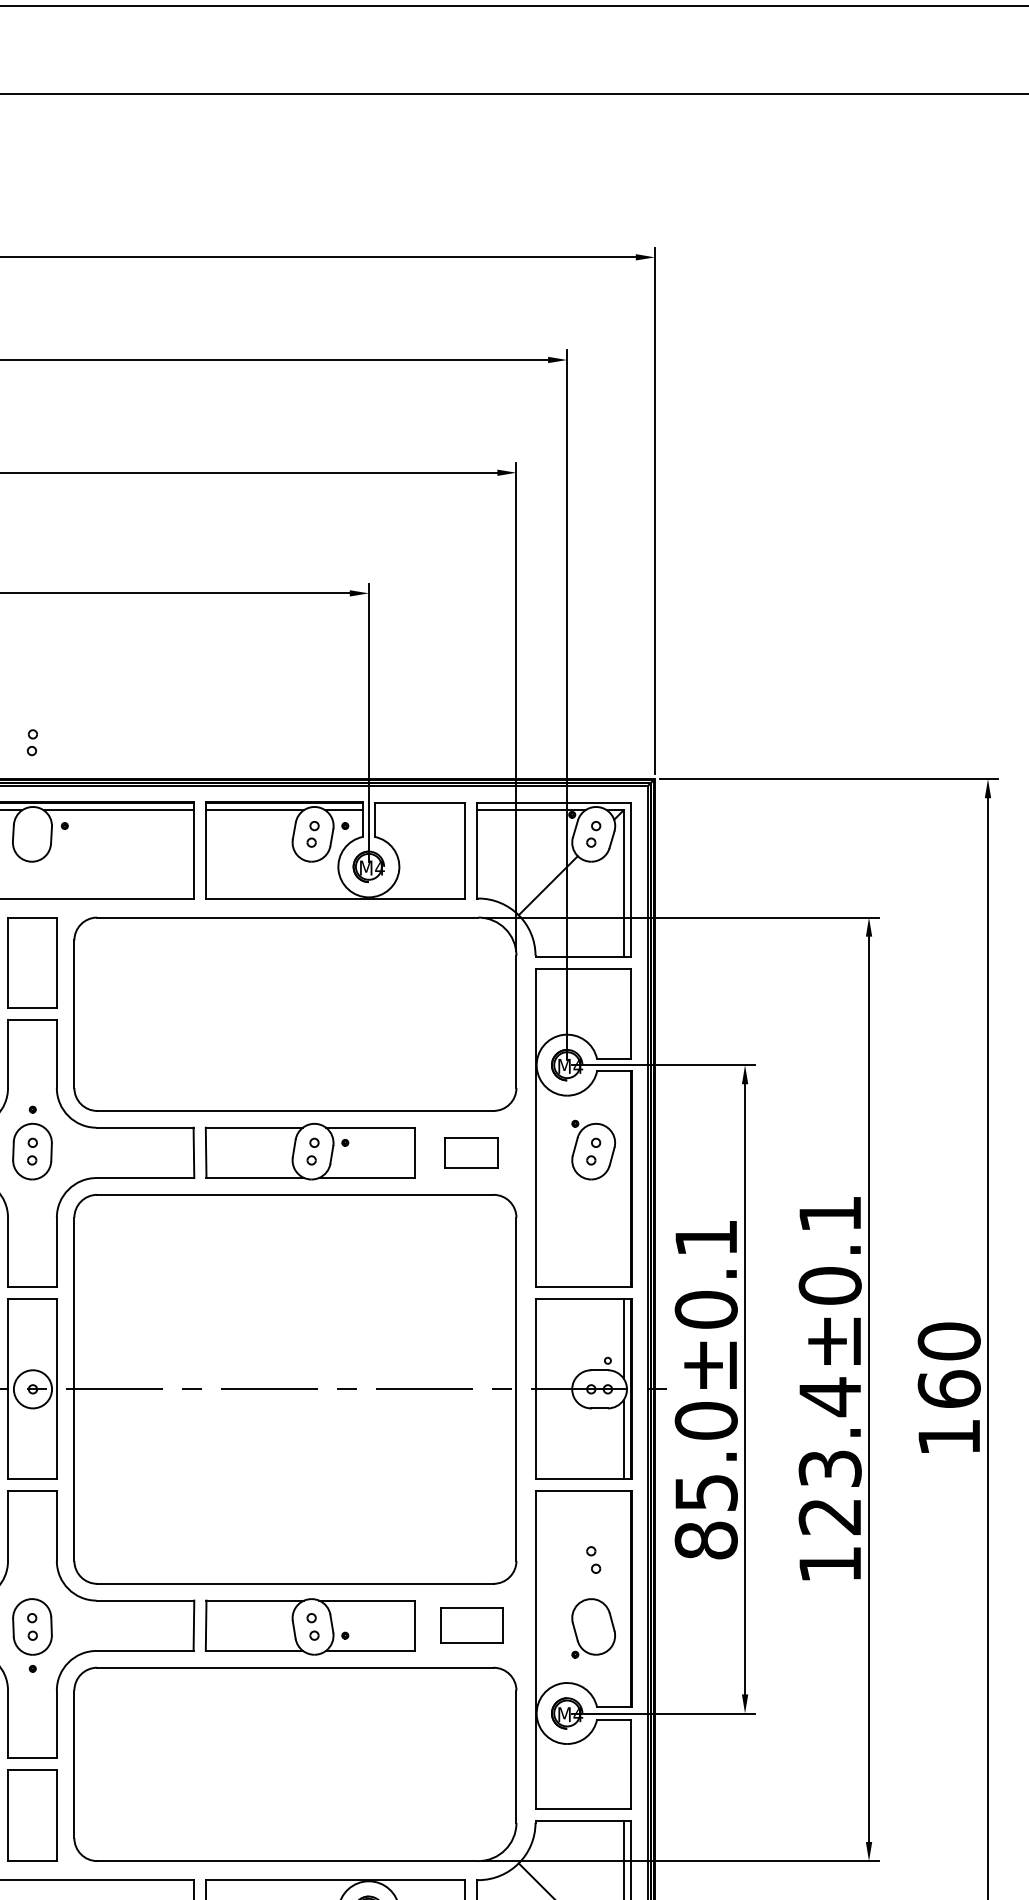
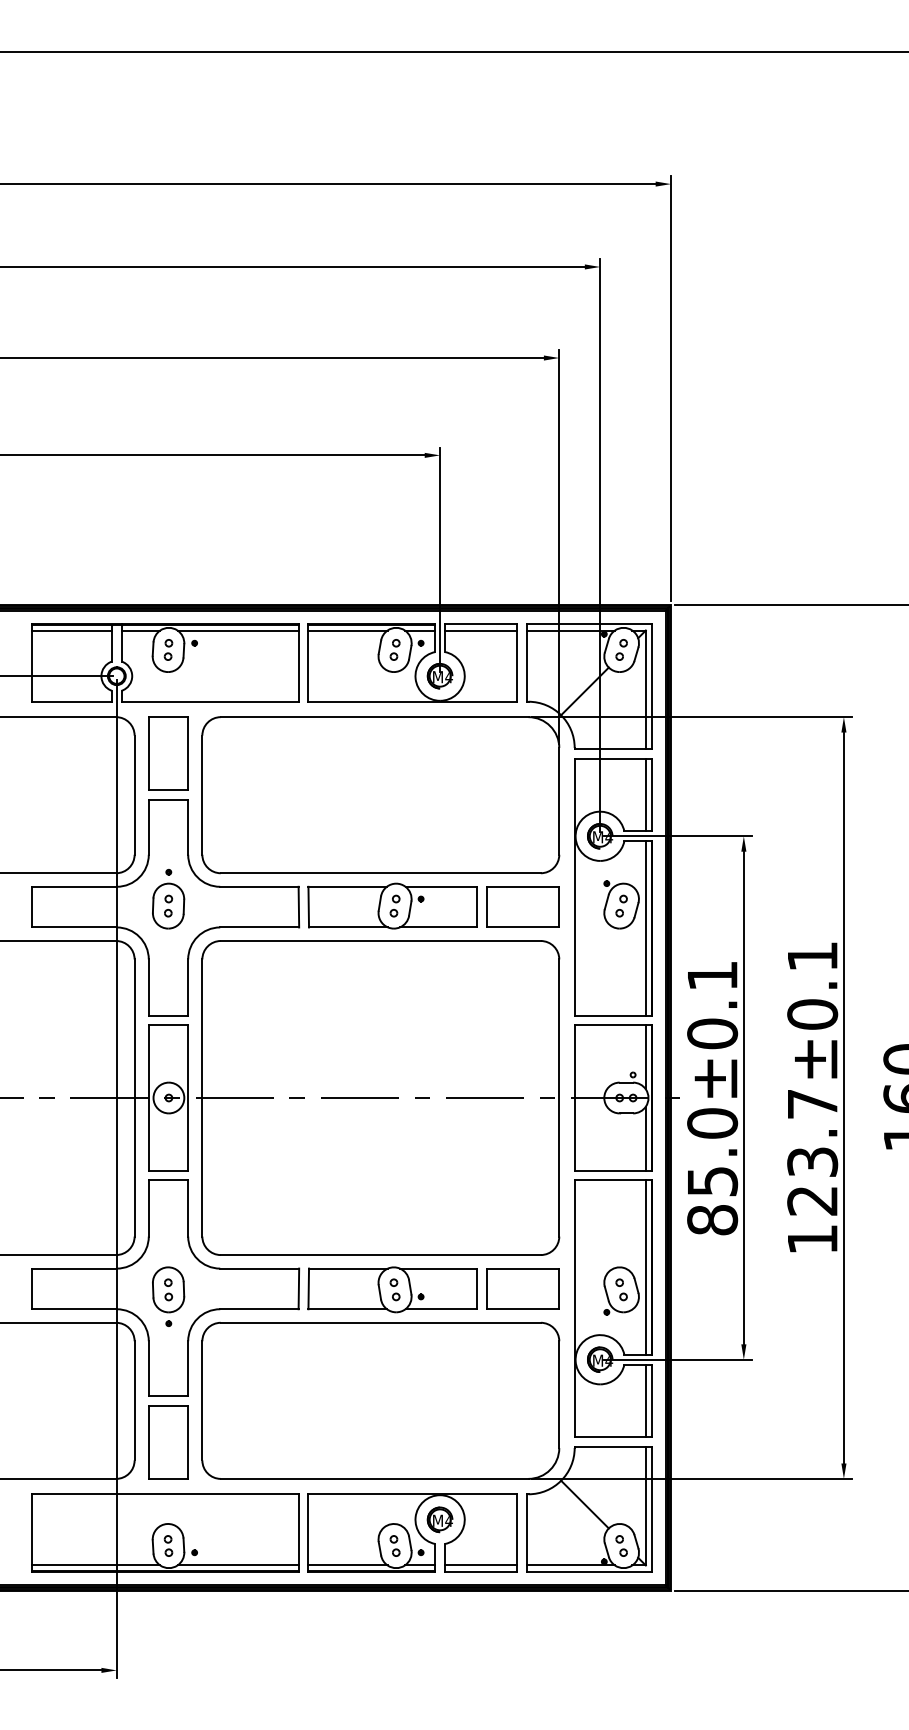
part: (32, 742) -> (168, 649), moved
line: (420, 810) -> (481, 630), added
line: (623, 1014) -> (645, 795), added
part: (470, 1152) -> (522, 906), size x1.67
line: (623, 1179) -> (645, 928), added
text: (830, 1397) -> (812, 1104), 123.4±0.1 -> 123.7±0.1
part: (593, 1559) -> (621, 1289), moved
line: (623, 1599) -> (645, 1267), added
part: (470, 1625) -> (522, 1288), size x1.43
line: (623, 1763) -> (645, 1400), added

